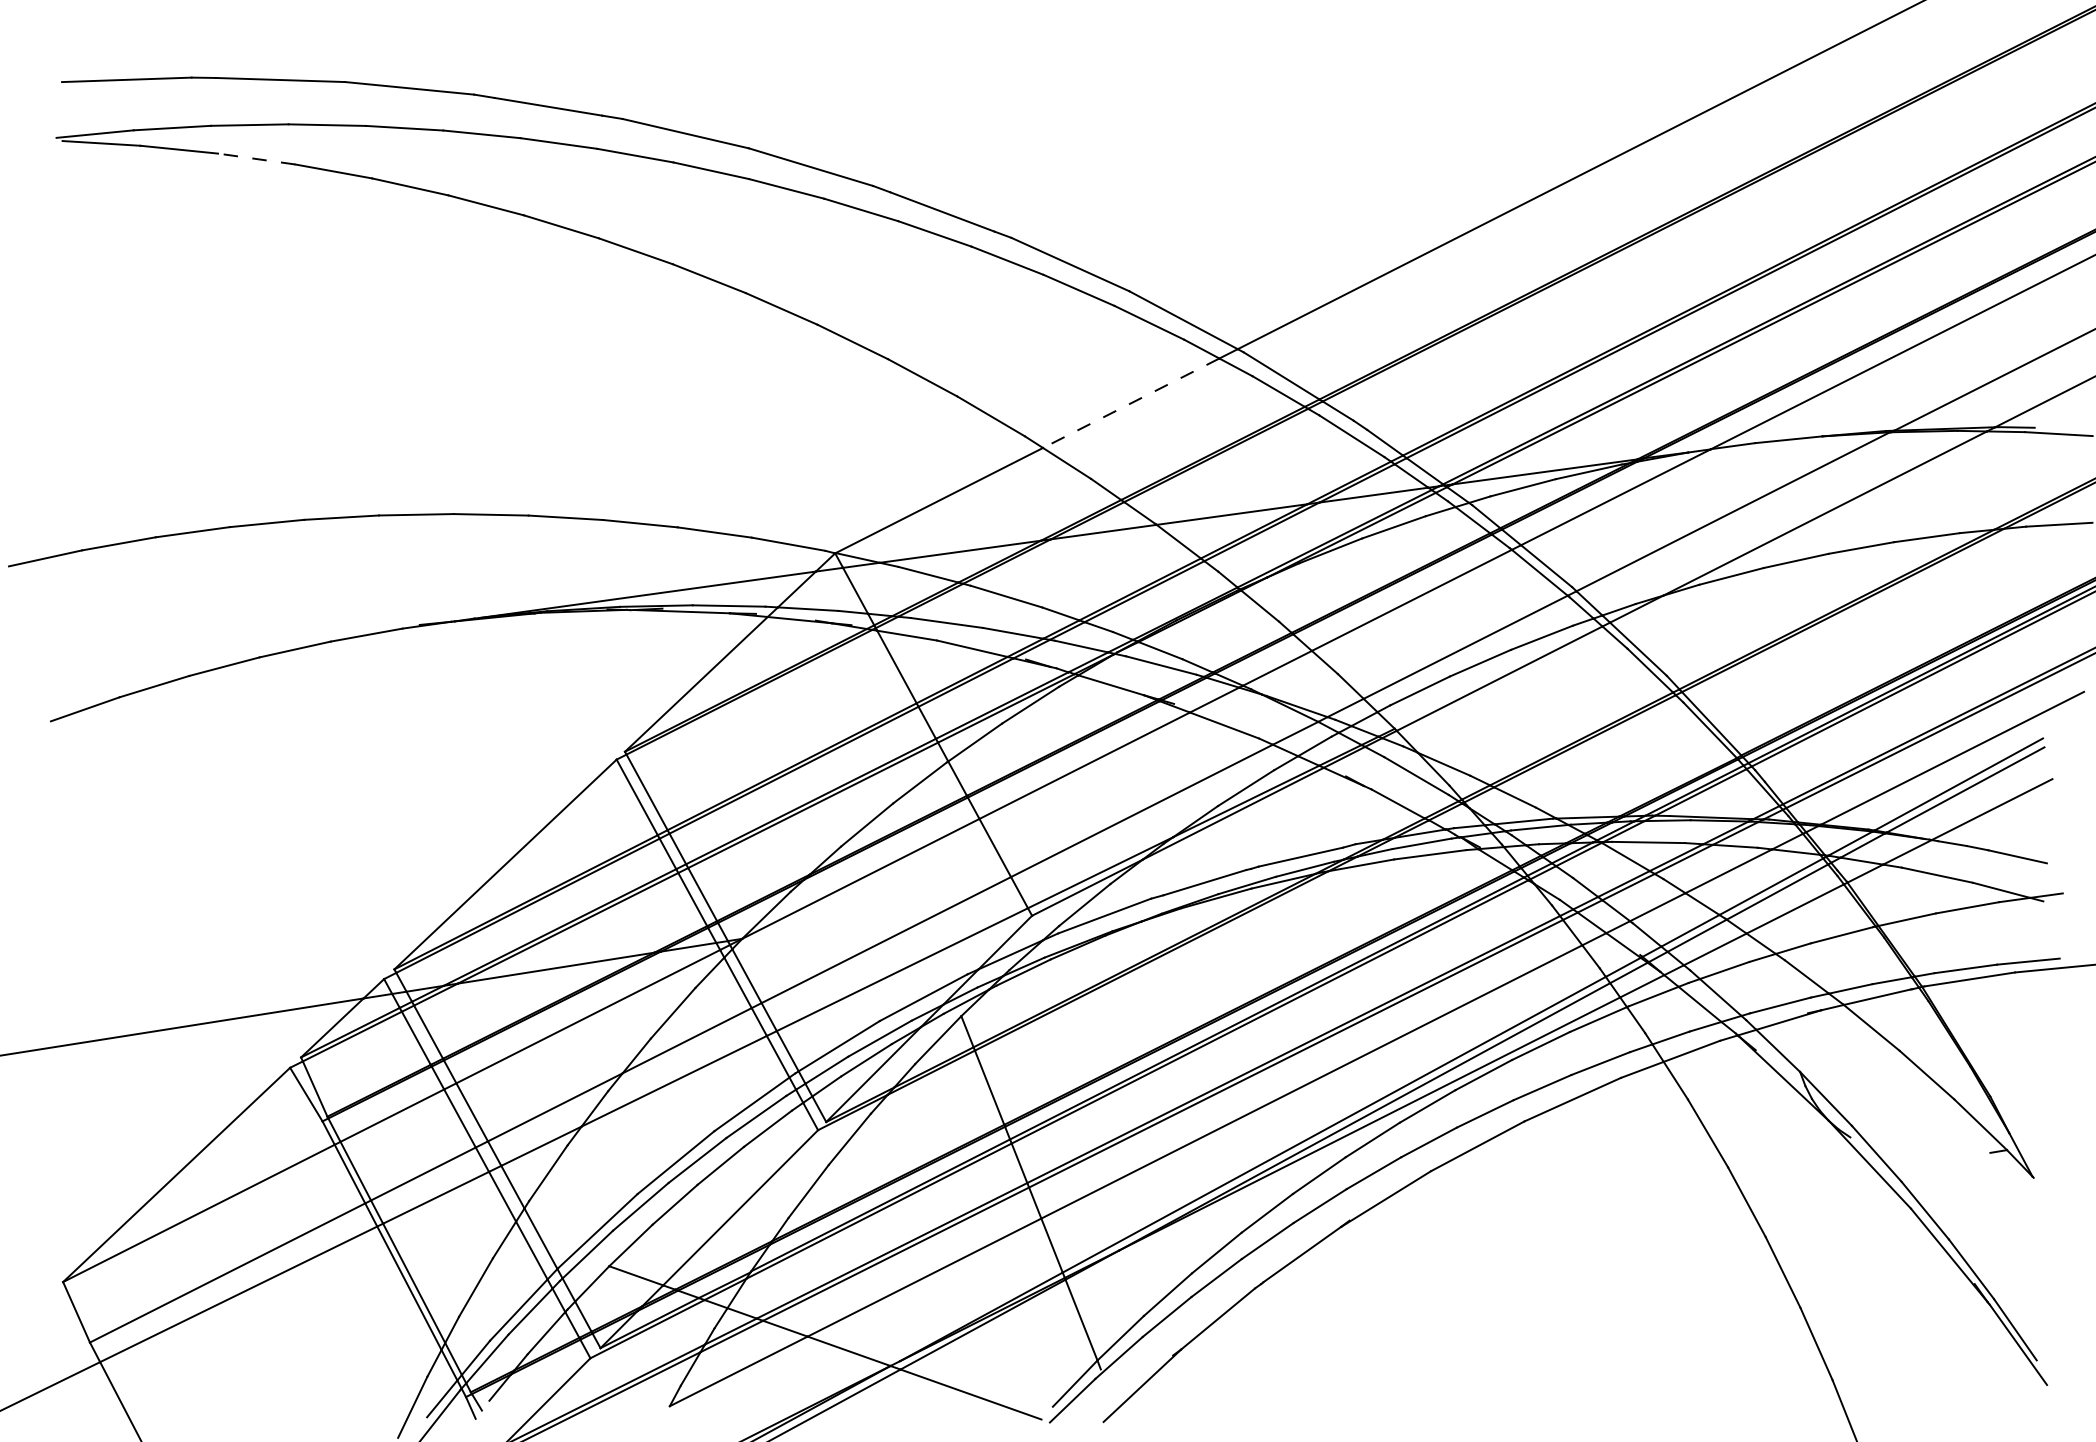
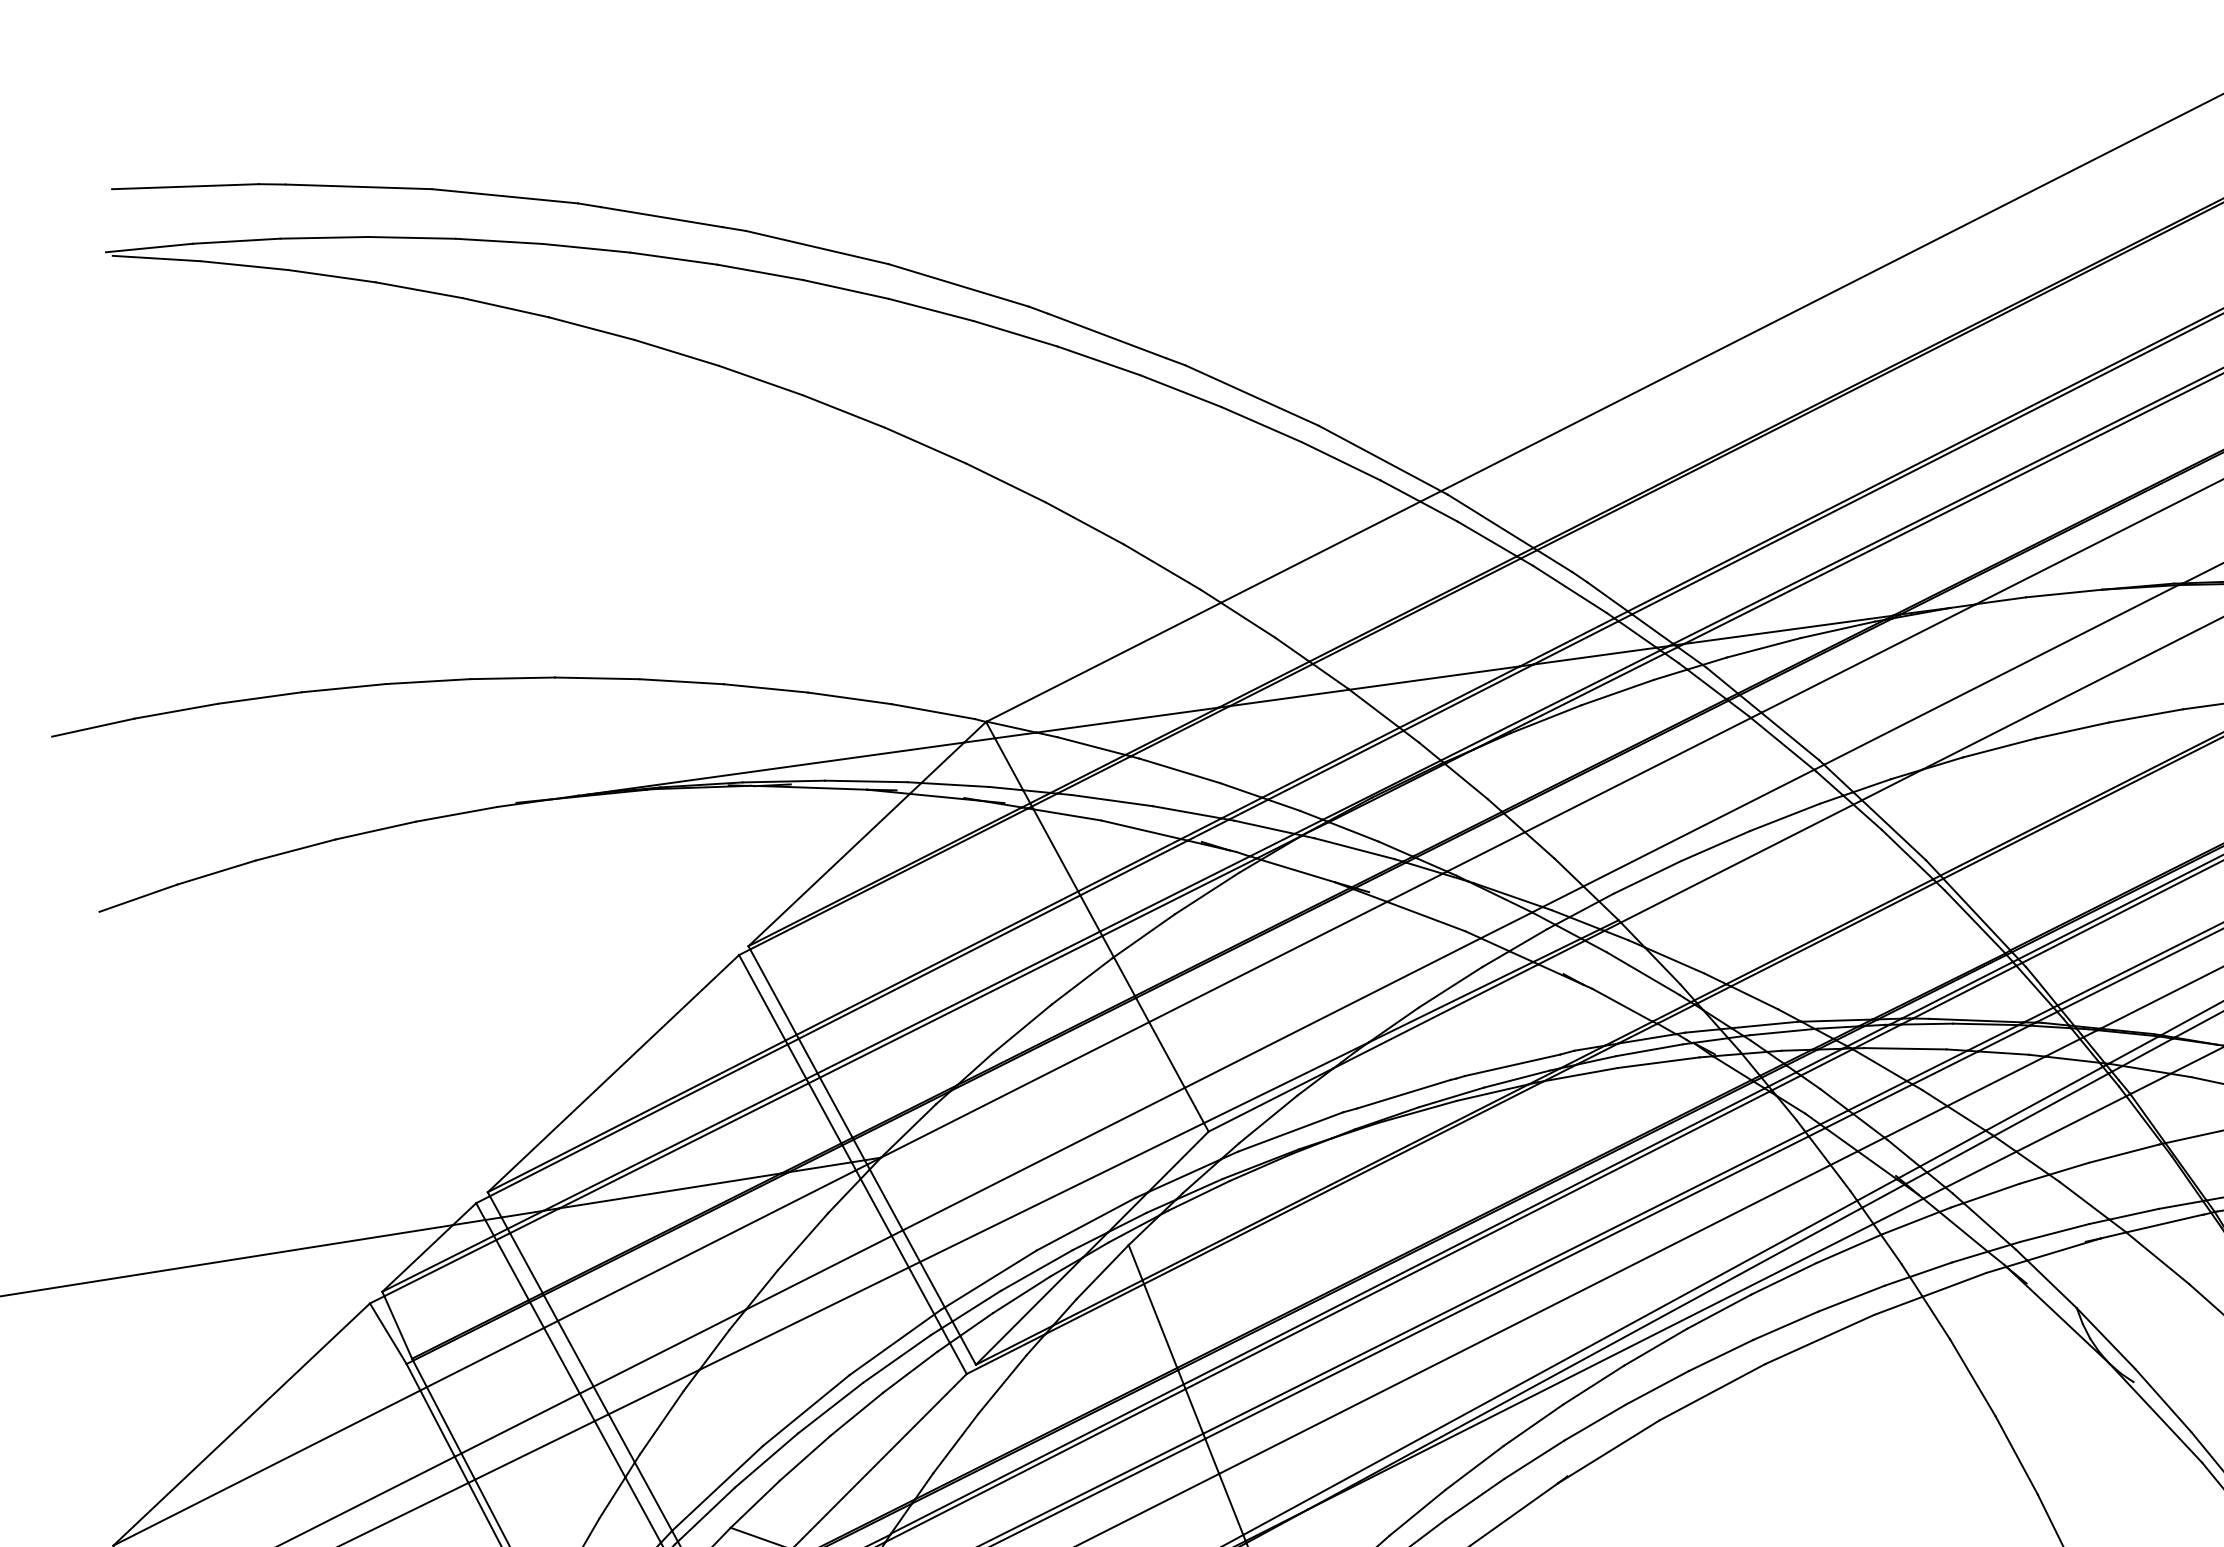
line: (256, 158) -> (331, 275), dashed -> solid
line: (1131, 403) -> (1321, 552), dashed -> solid

